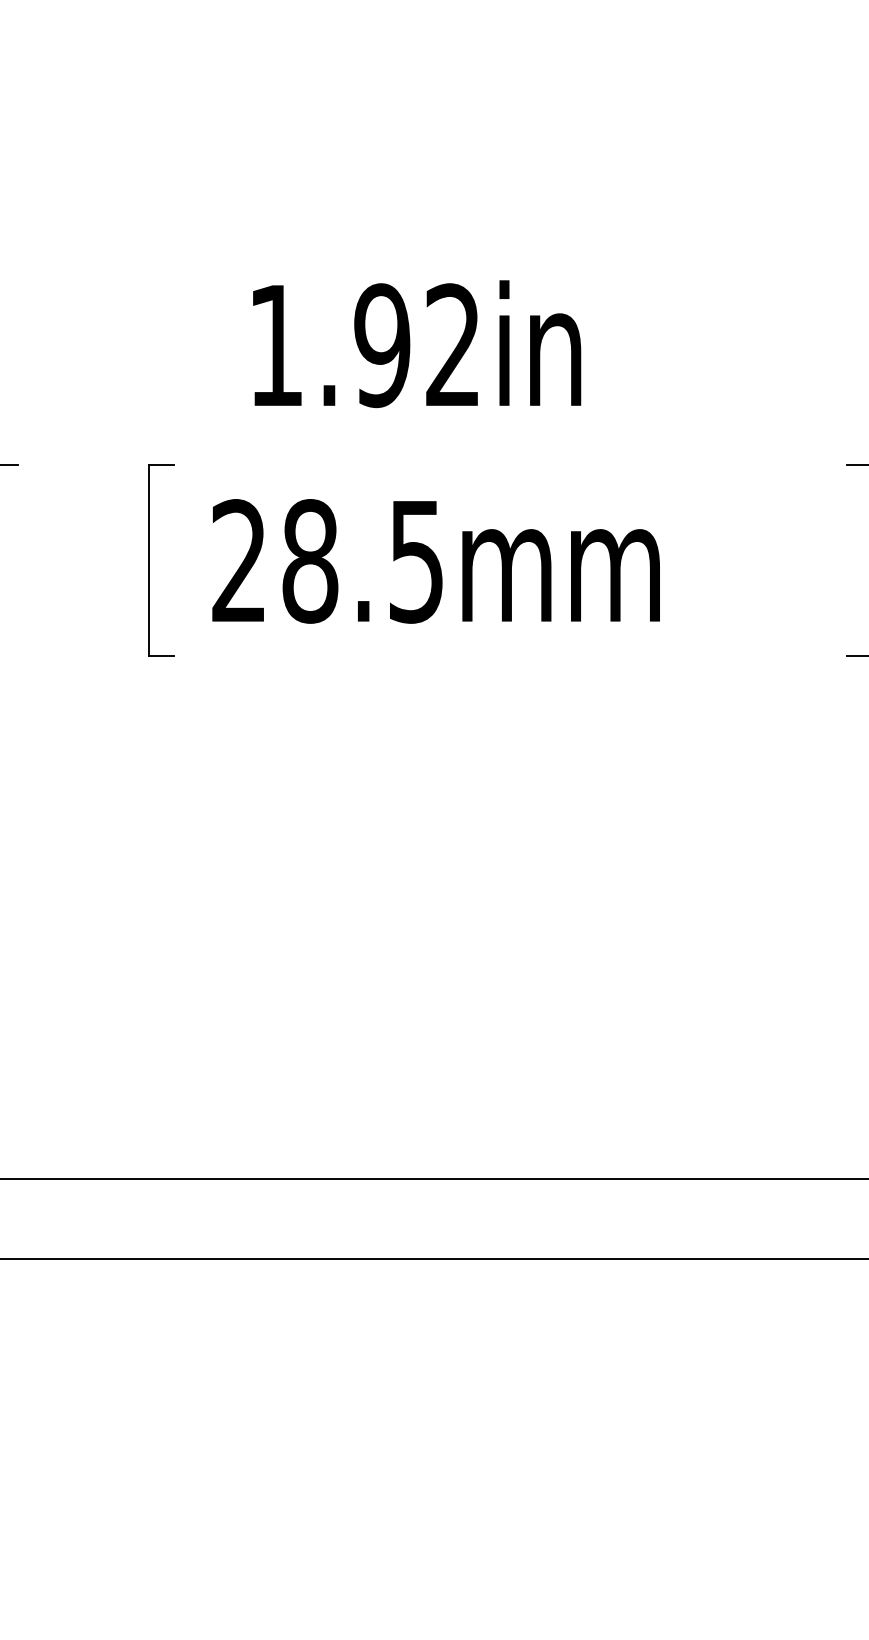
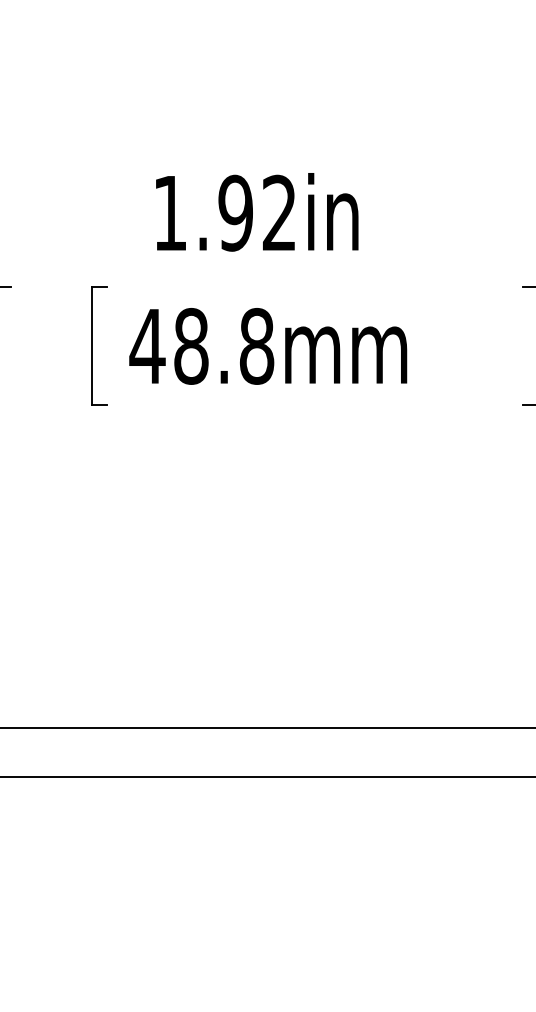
text: (326, 561) -> (201, 346), 28.5mm -> 48.8mm

